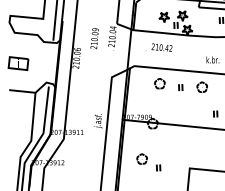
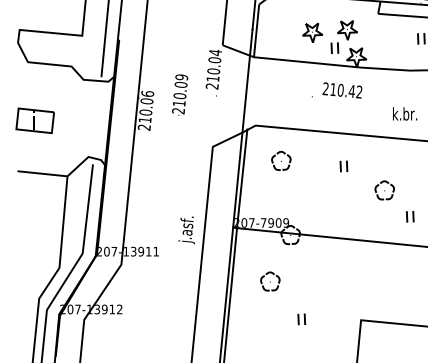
text: (94, 38) -> (179, 93), moved
text: (159, 47) -> (337, 90), moved
part: (159, 83) -> (280, 160), moved
part: (201, 86) -> (383, 189), moved
part: (141, 158) -> (269, 280), moved

